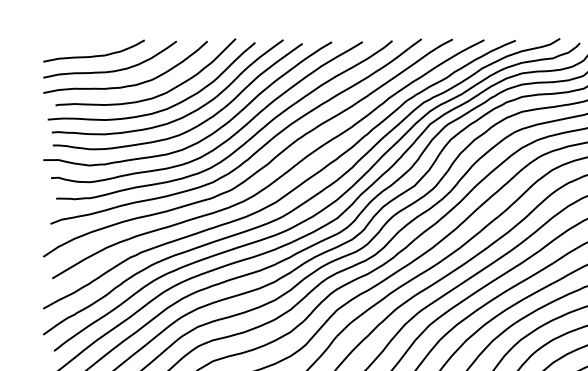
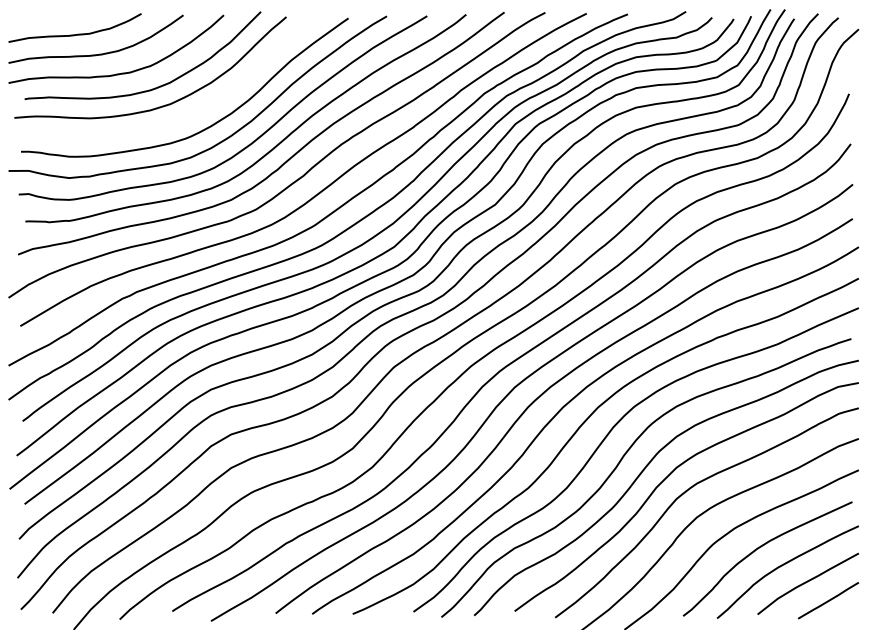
curve: (179, 117) -> (187, 115), removed

